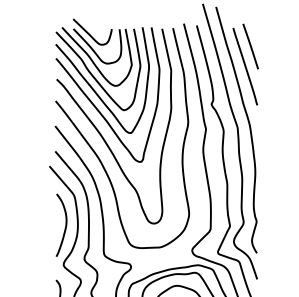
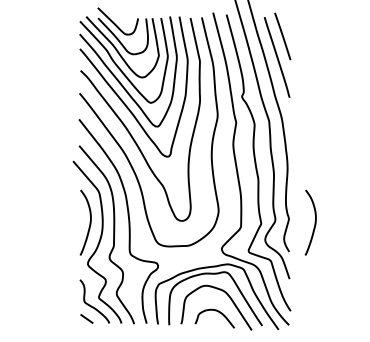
curve: (281, 225) -> (314, 222), added

